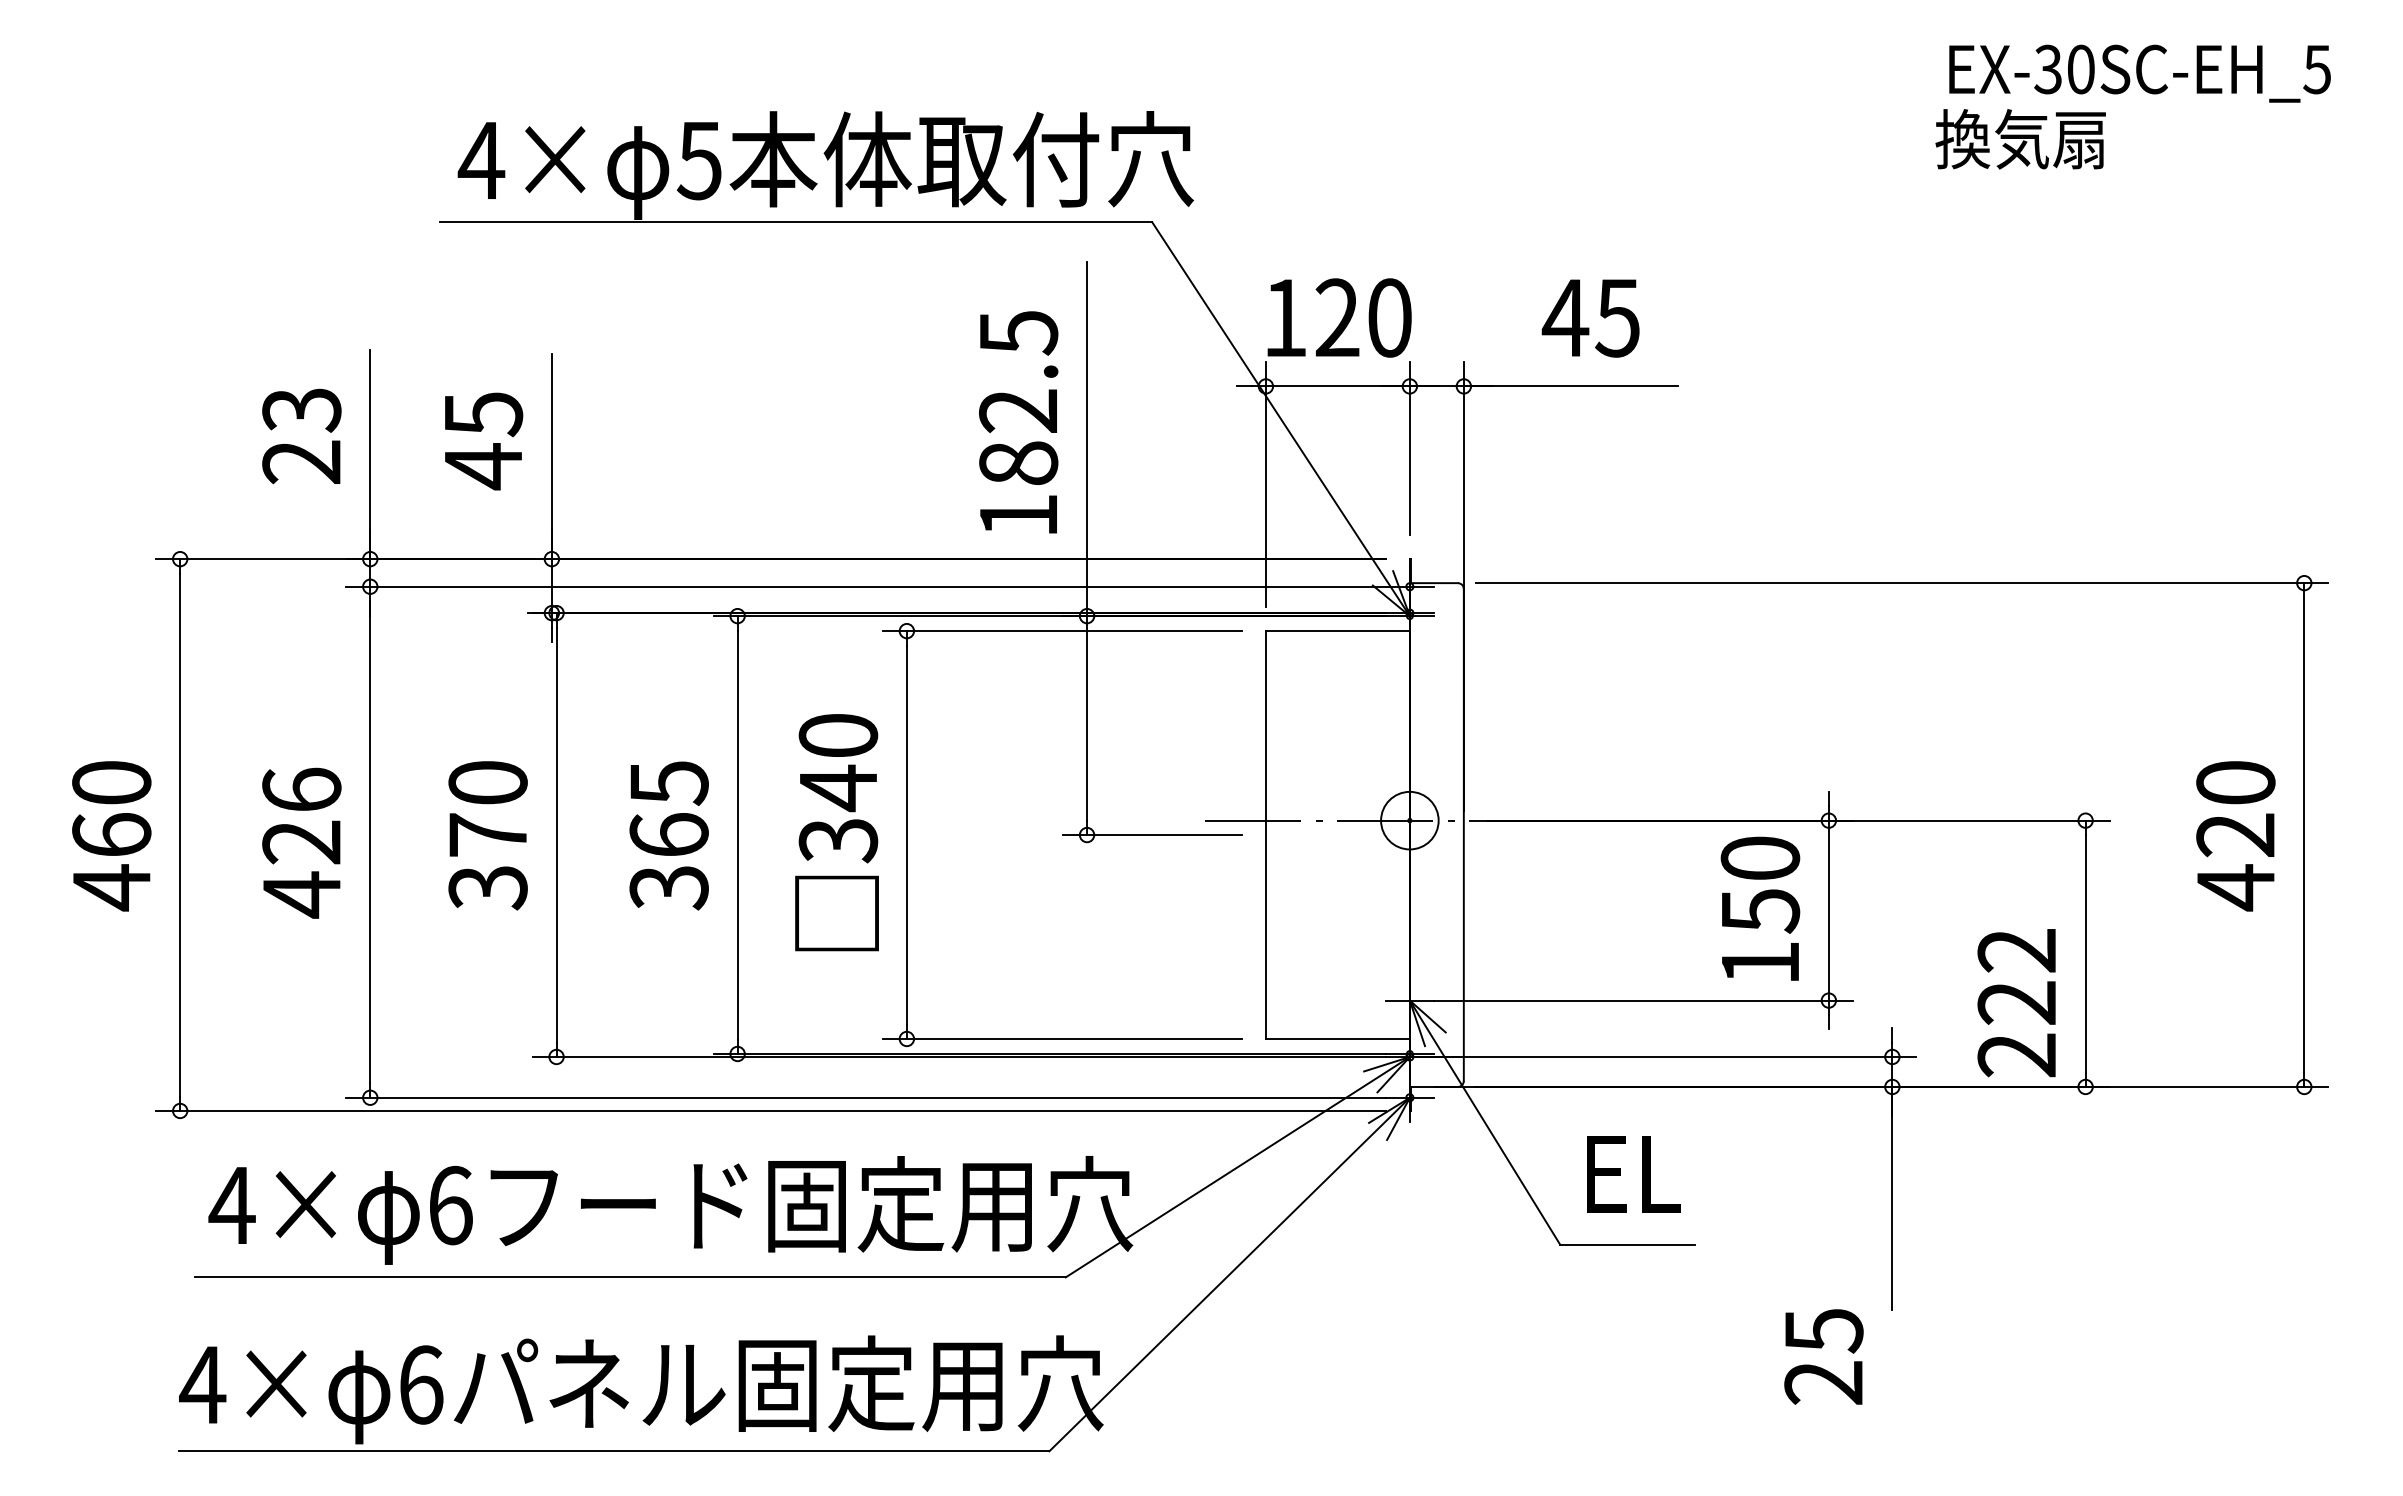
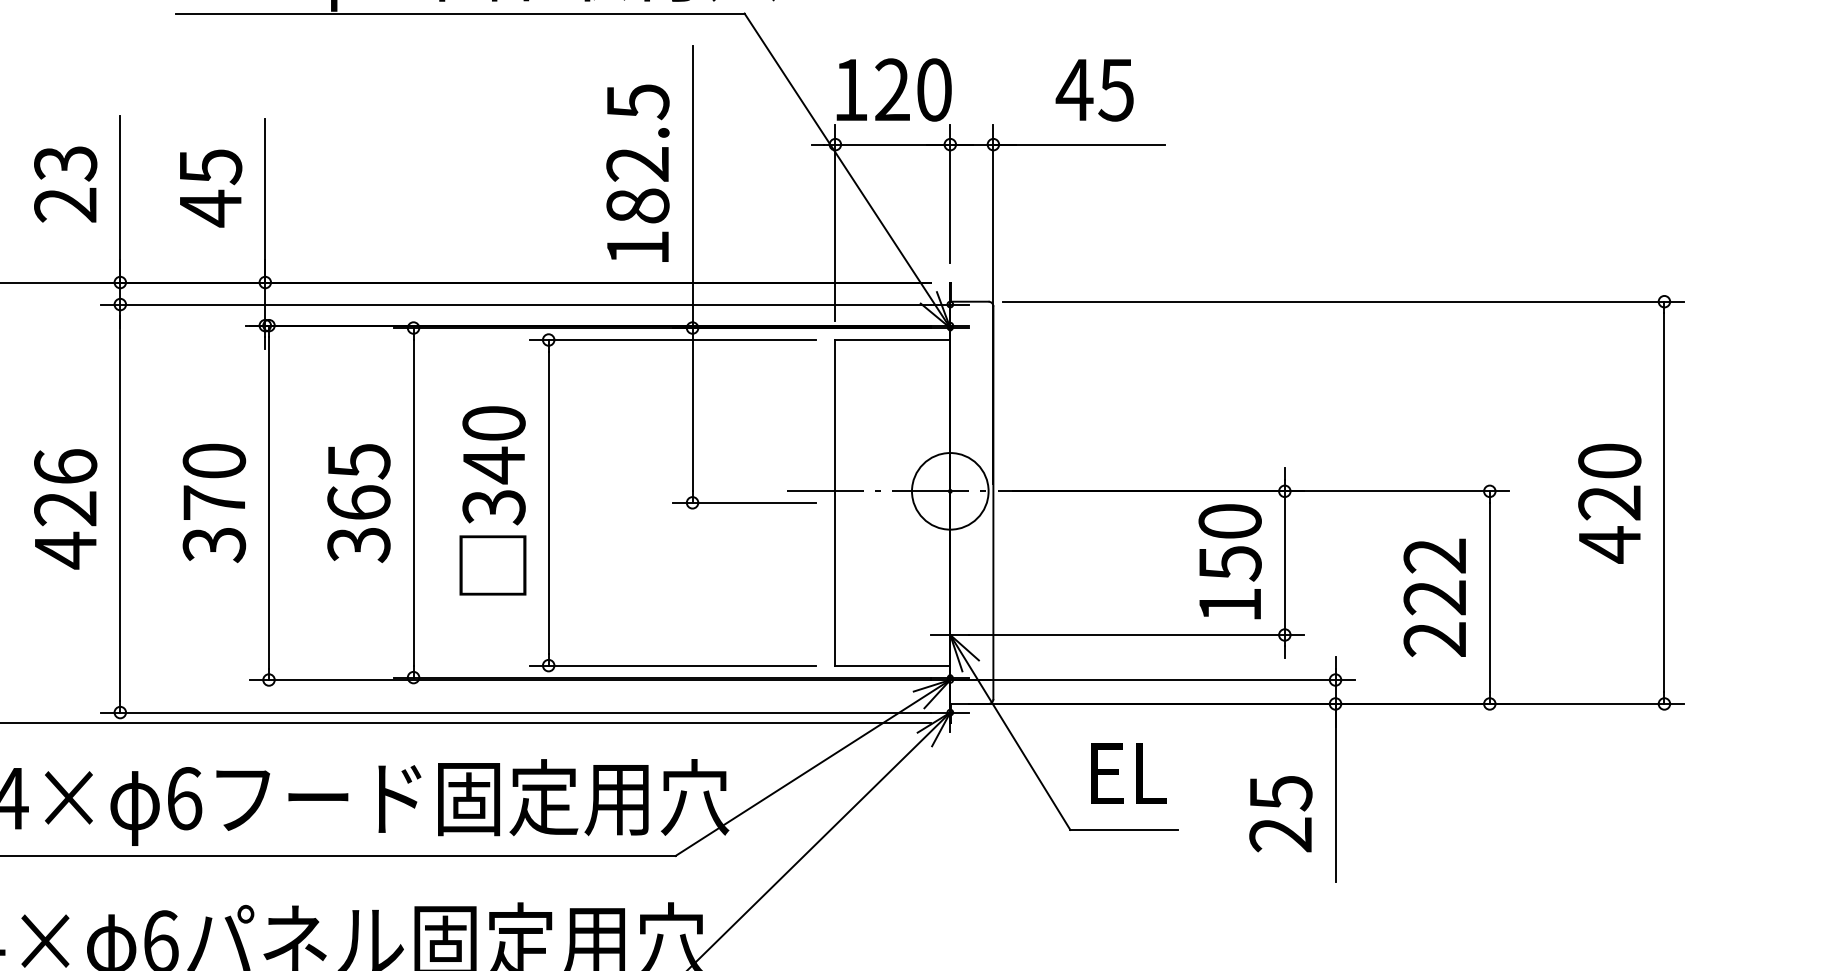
circle: (1409, 820) -> (950, 491), size x1.67
text: (2016, 1003) -> (1434, 598), moved
text: (1823, 1356) -> (1280, 813), moved

